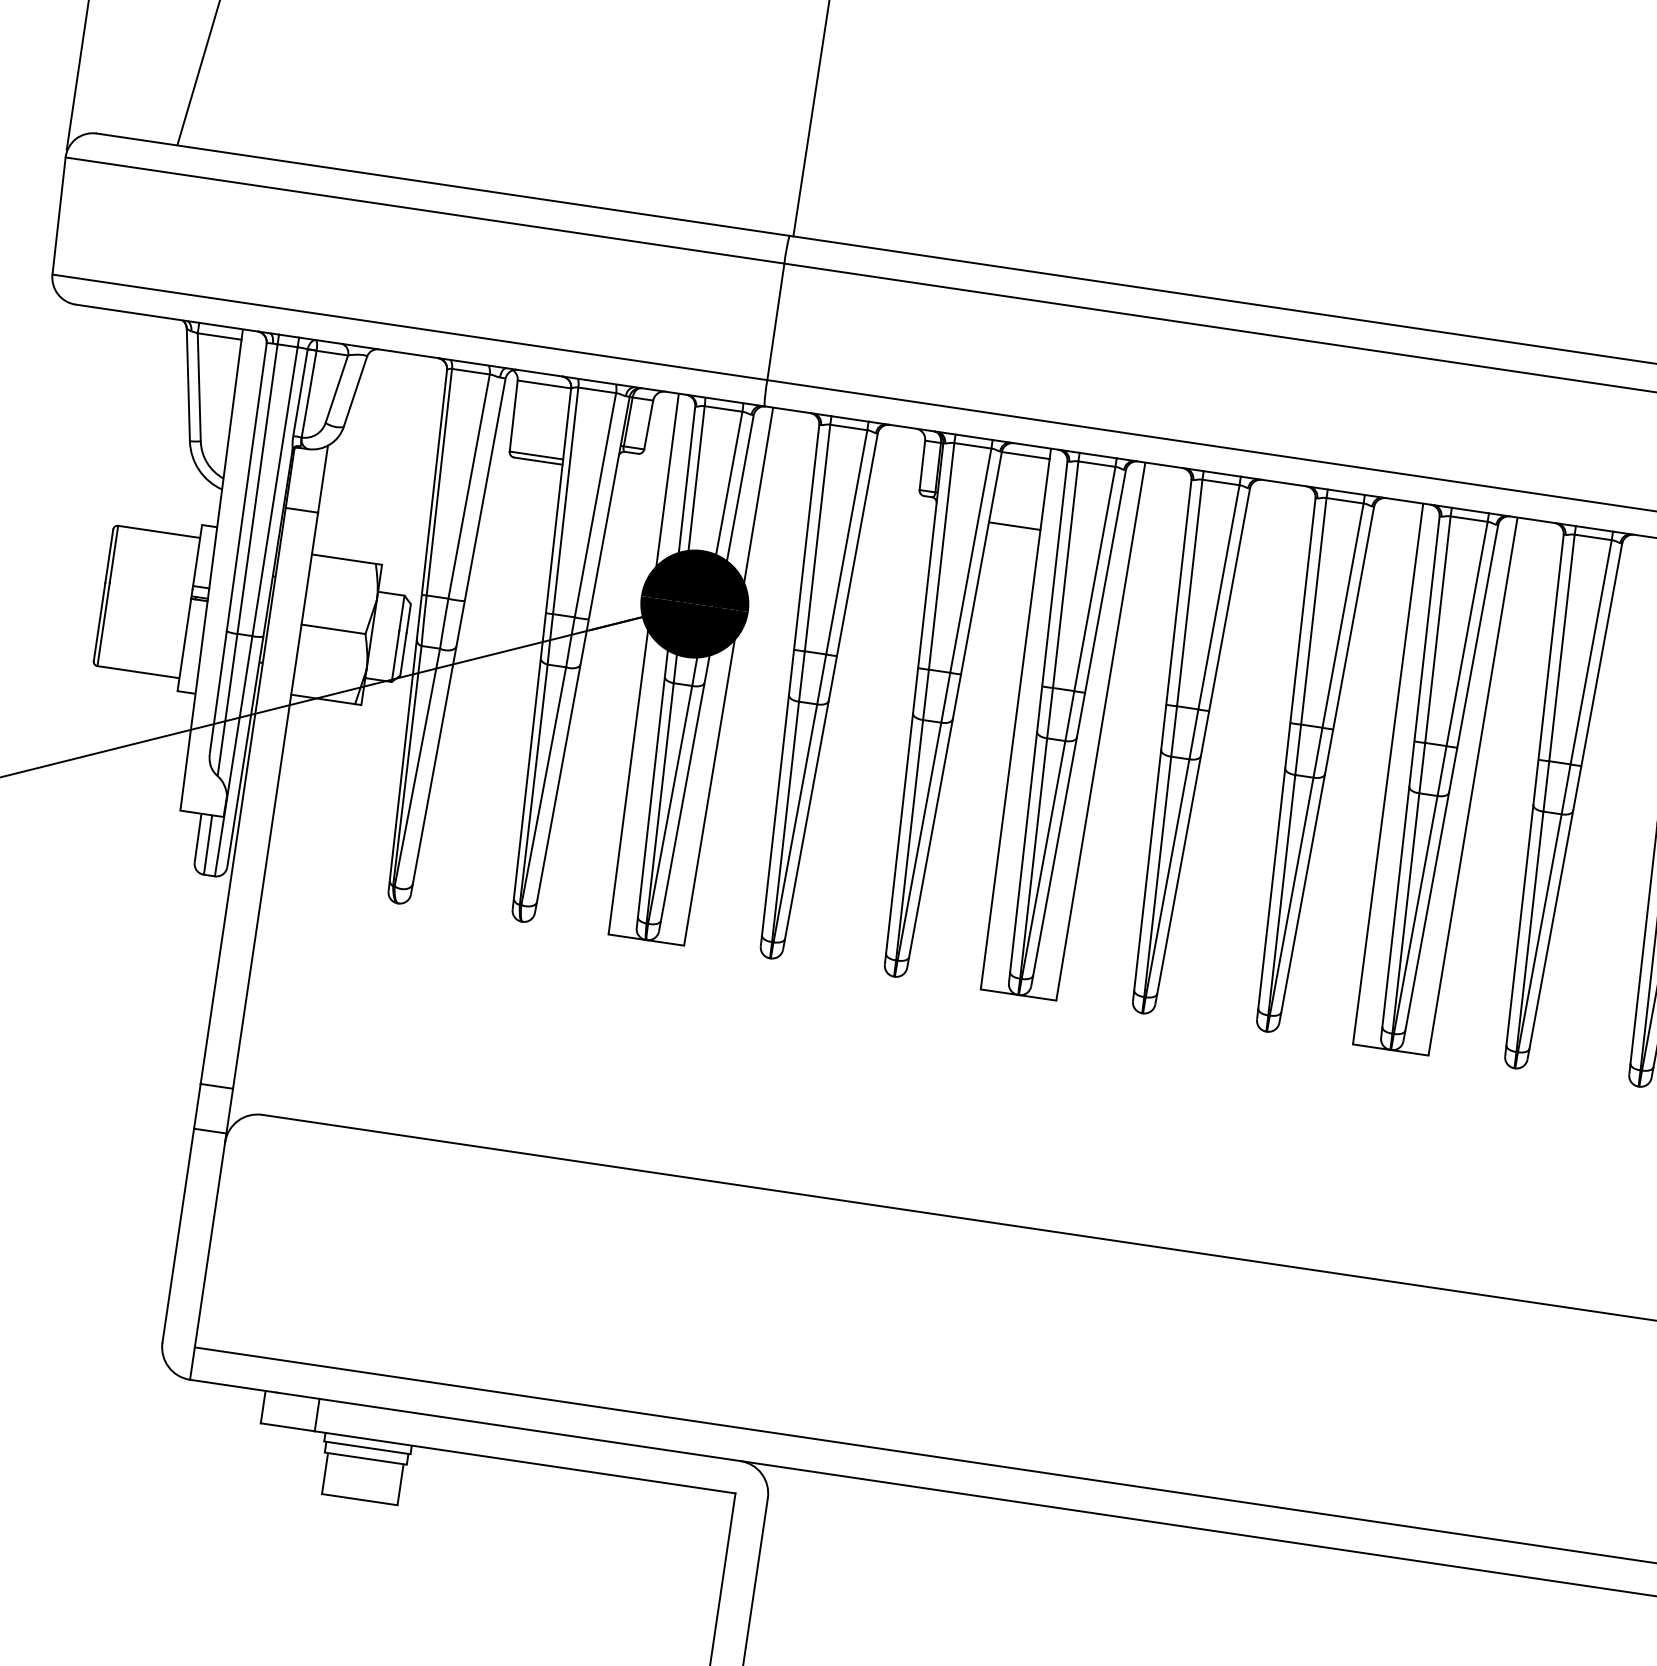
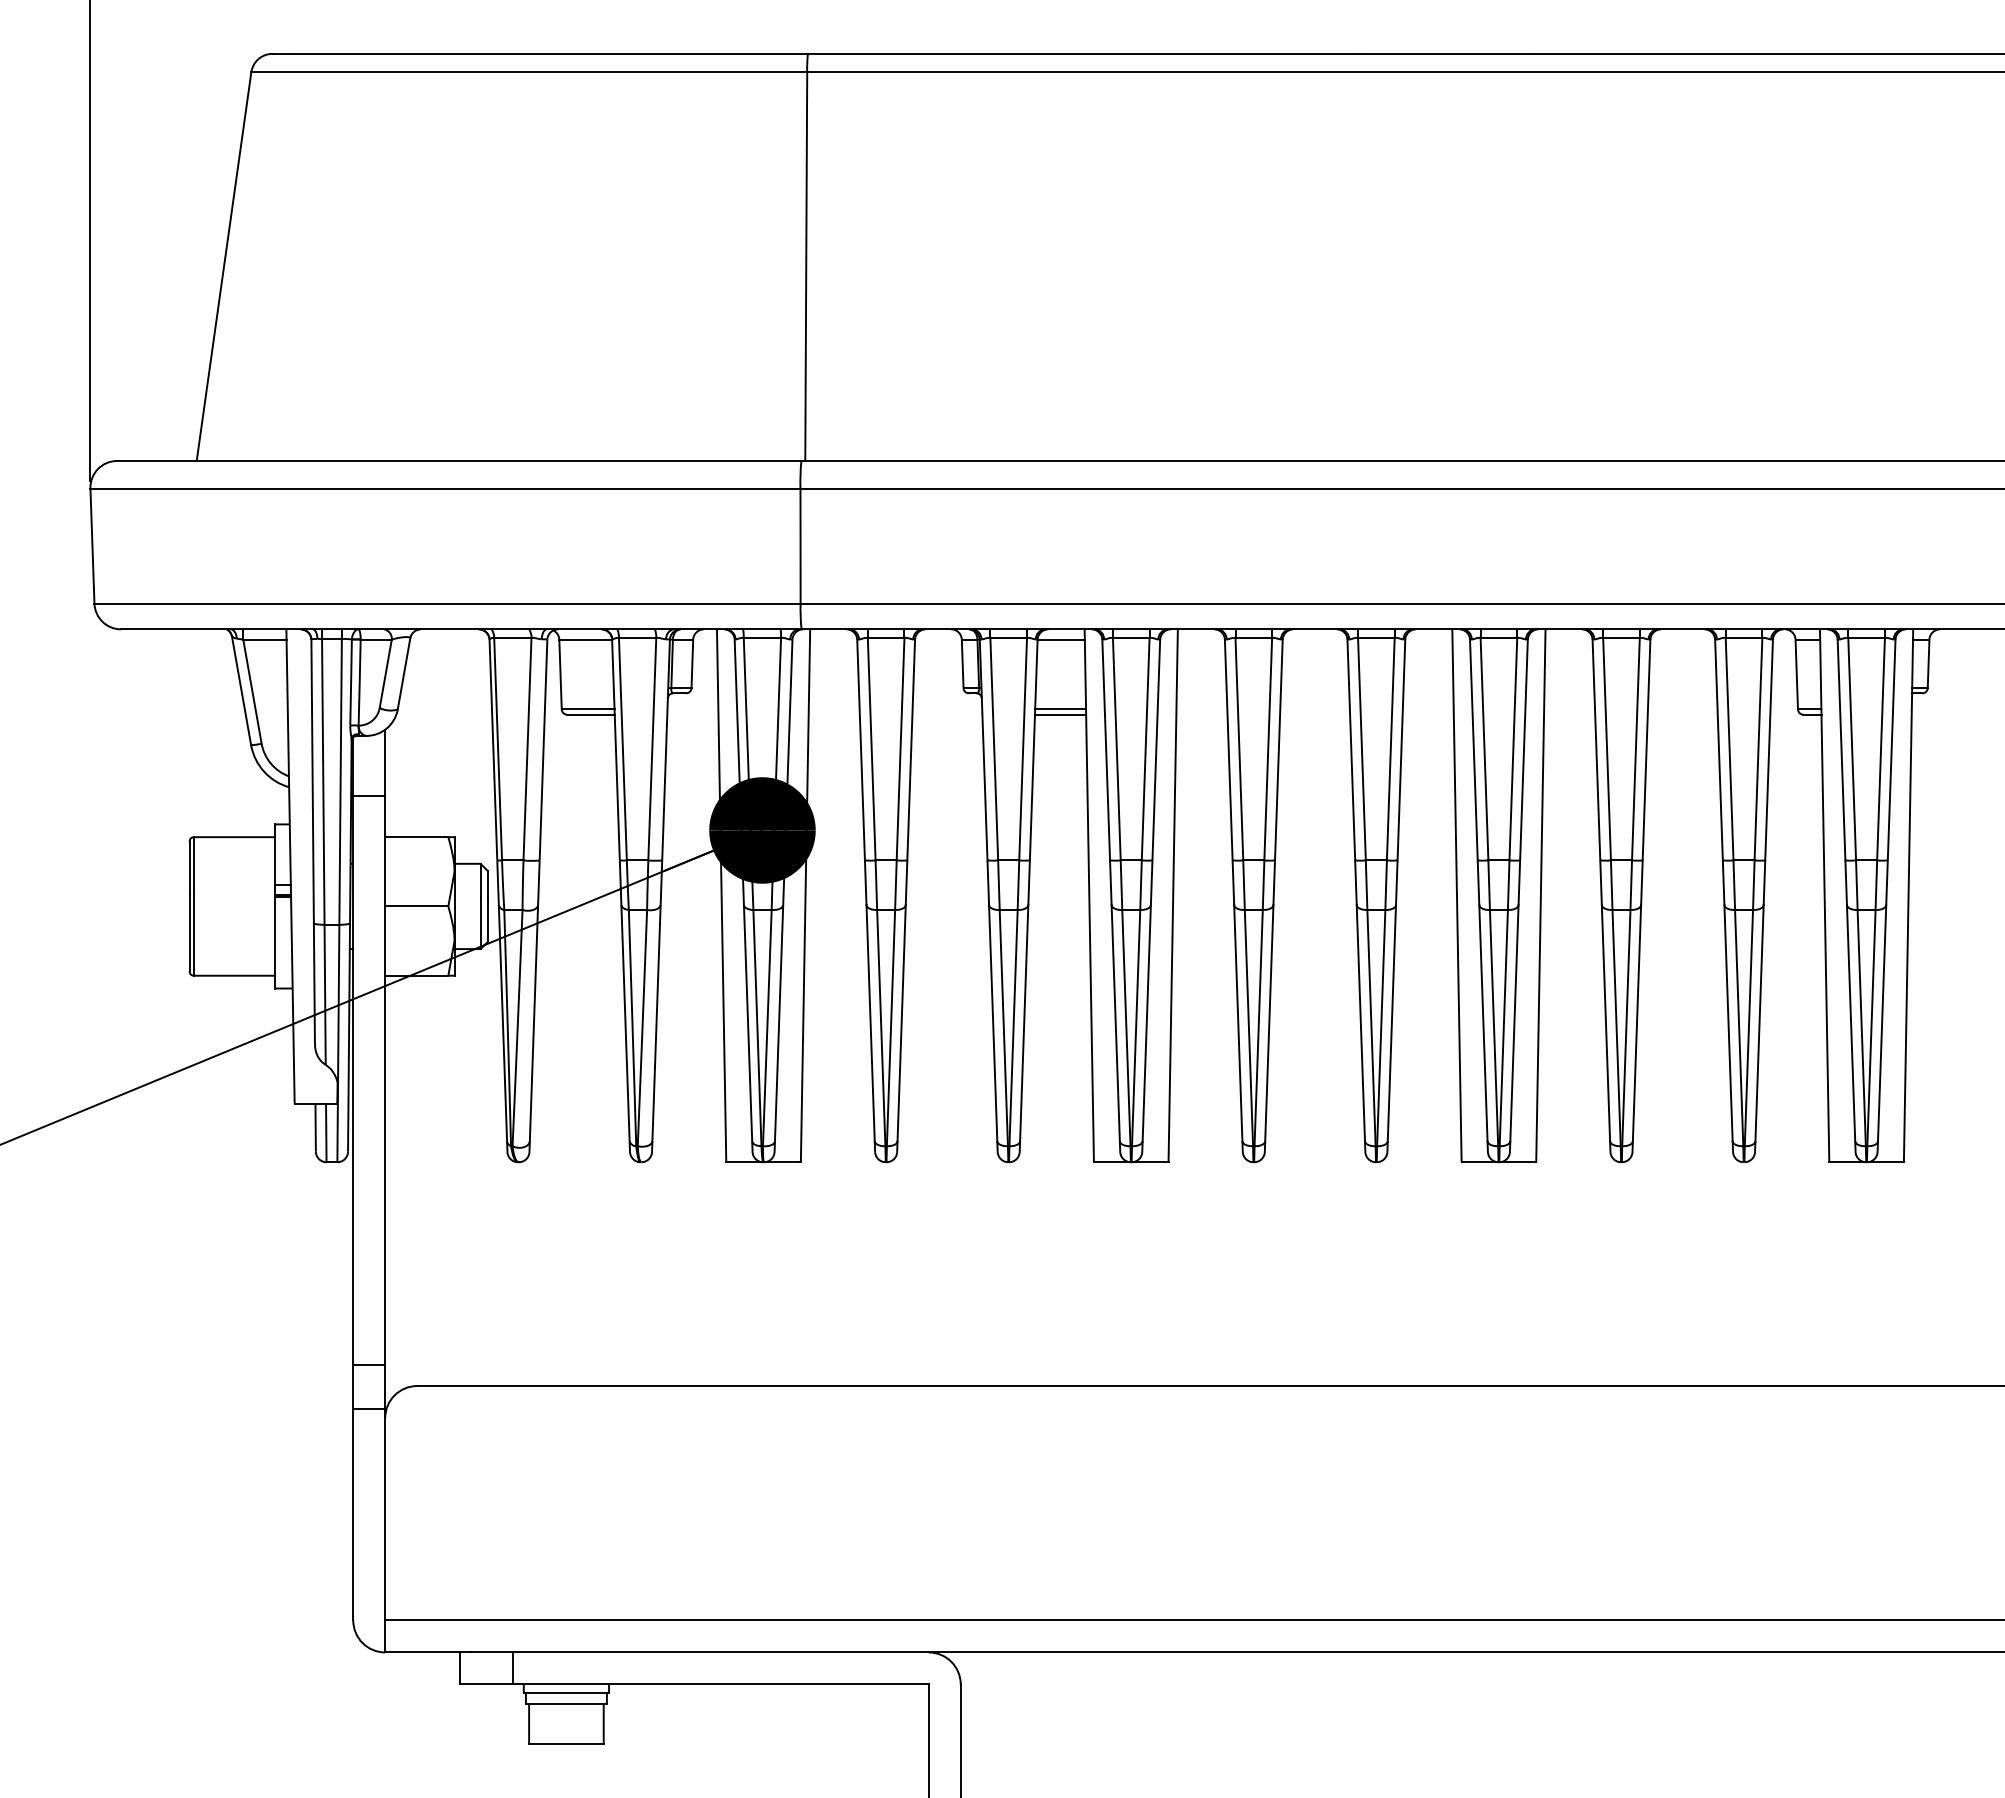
line: (1013, 531) -> (1060, 714), added

